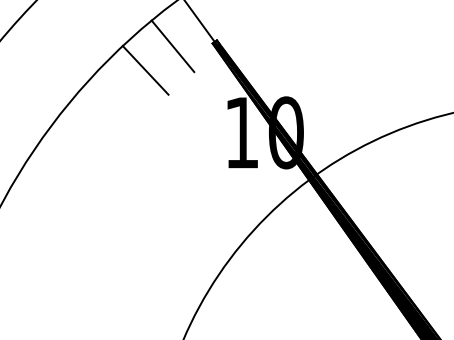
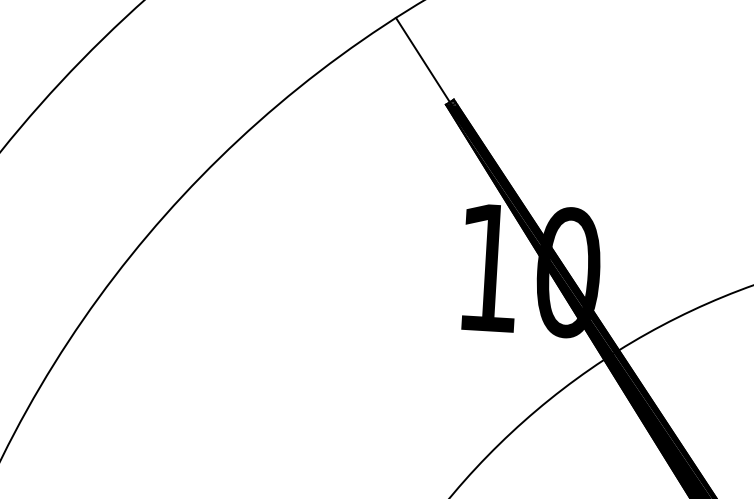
line: (172, 46) -> (373, 105), removed
line: (145, 70) -> (322, 145), removed

